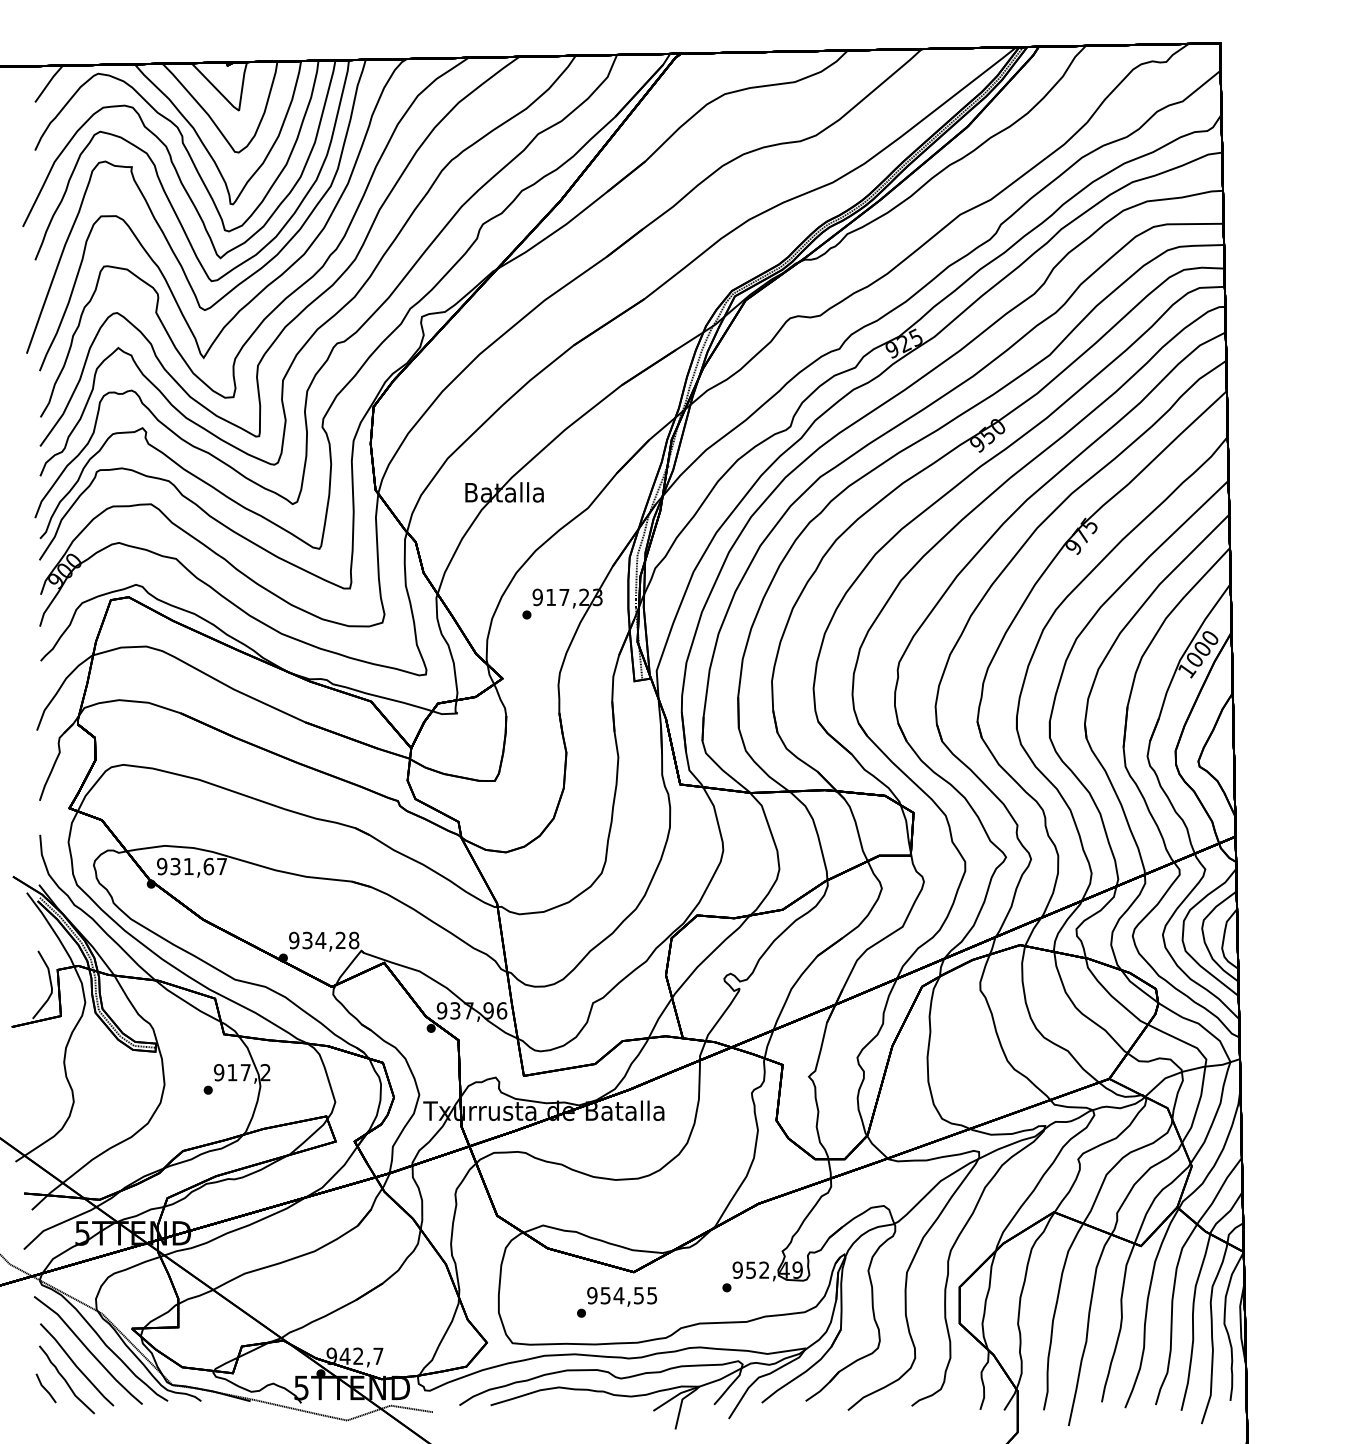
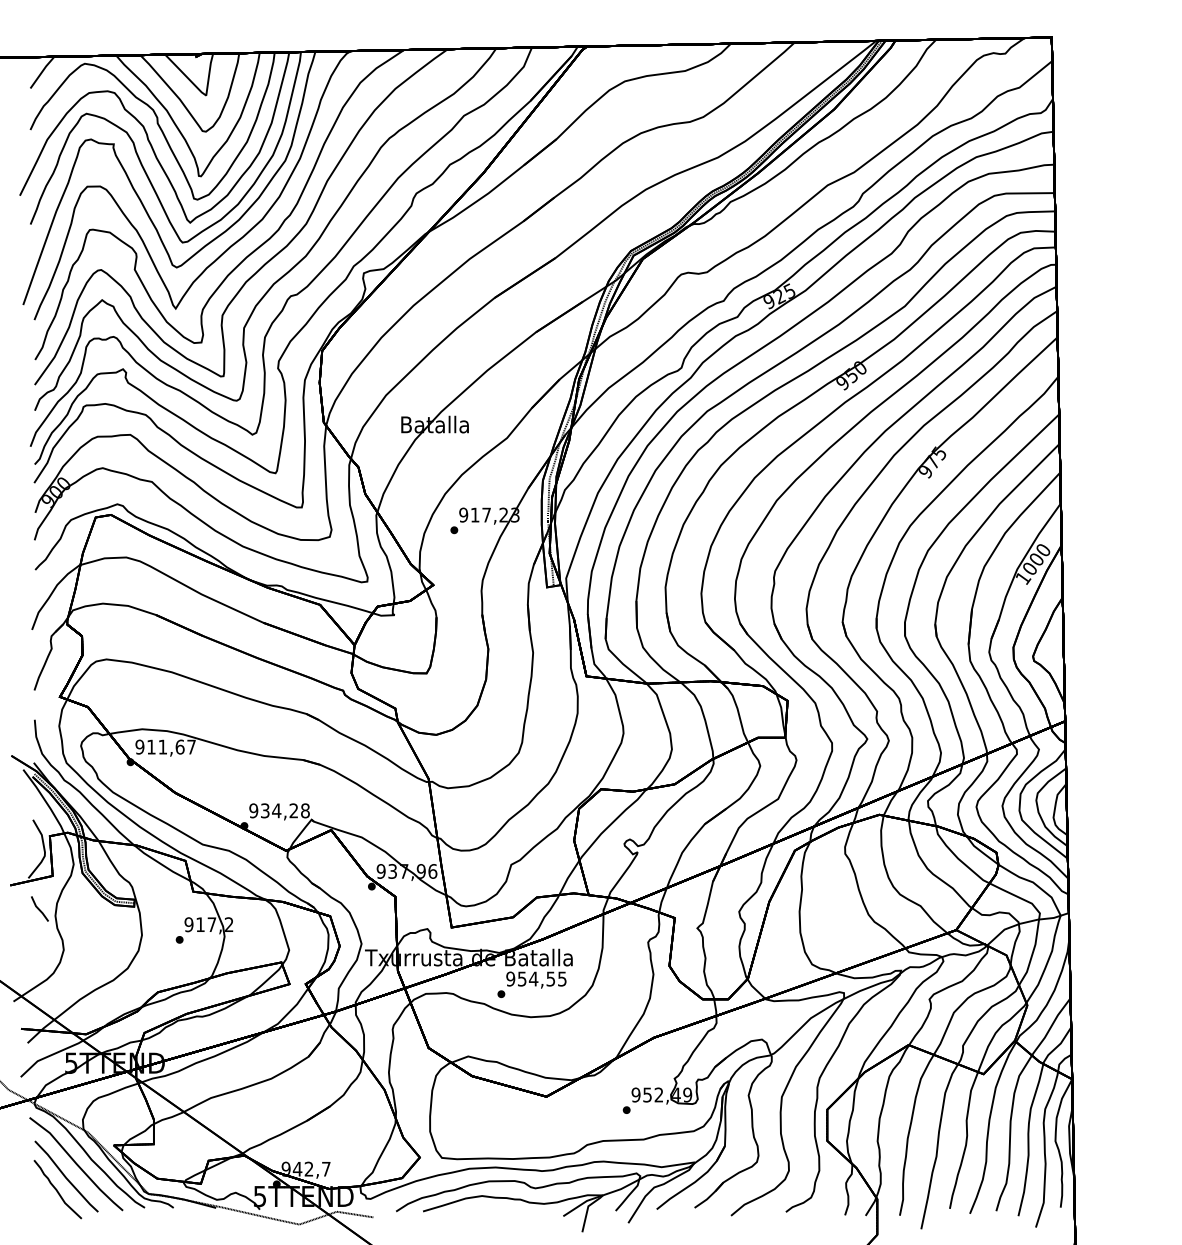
text: (175, 866) -> (151, 747), 931,67 -> 911,67
text: (617, 1302) -> (532, 984), moved
line: (45, 1388) -> (39, 909), moved

